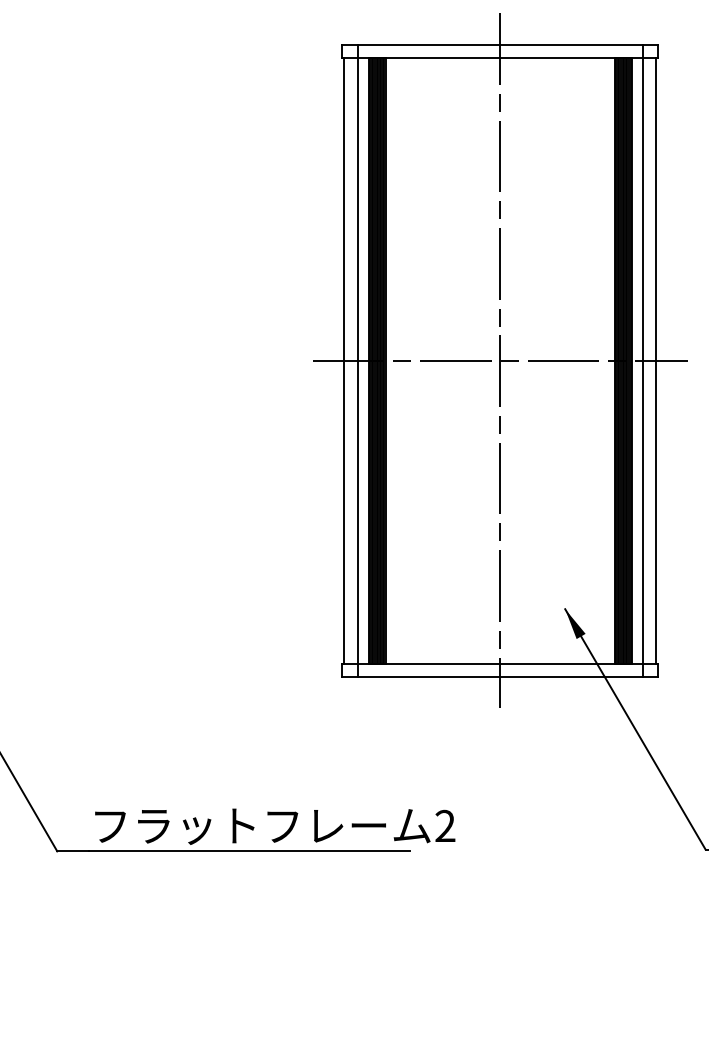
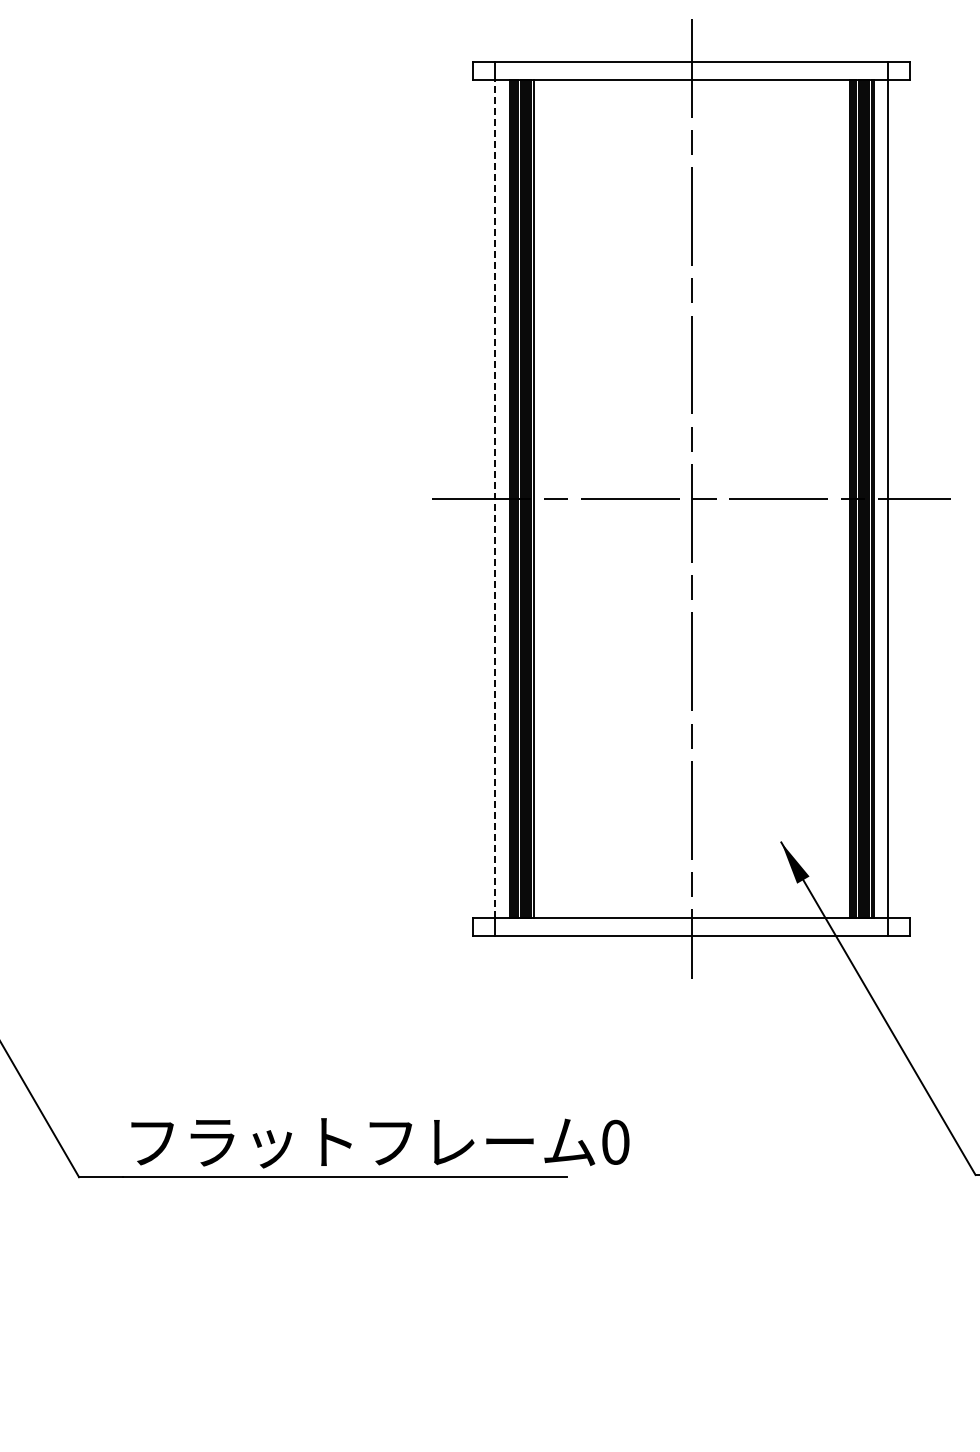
line: (344, 360) -> (475, 498), removed
line: (358, 360) -> (495, 498), solid -> dashed
line: (656, 360) -> (907, 498), removed
text: (445, 825) -> (615, 1141), 2 -> 0

